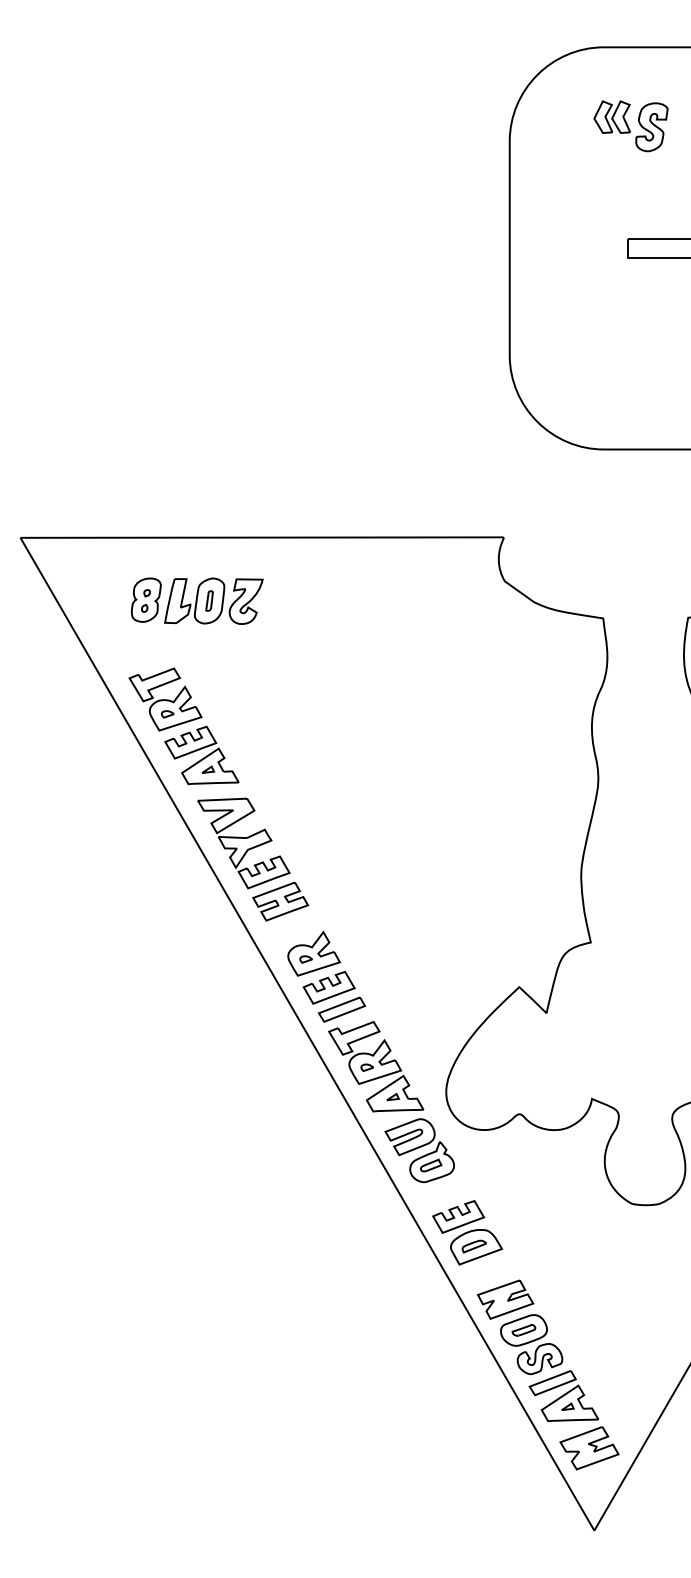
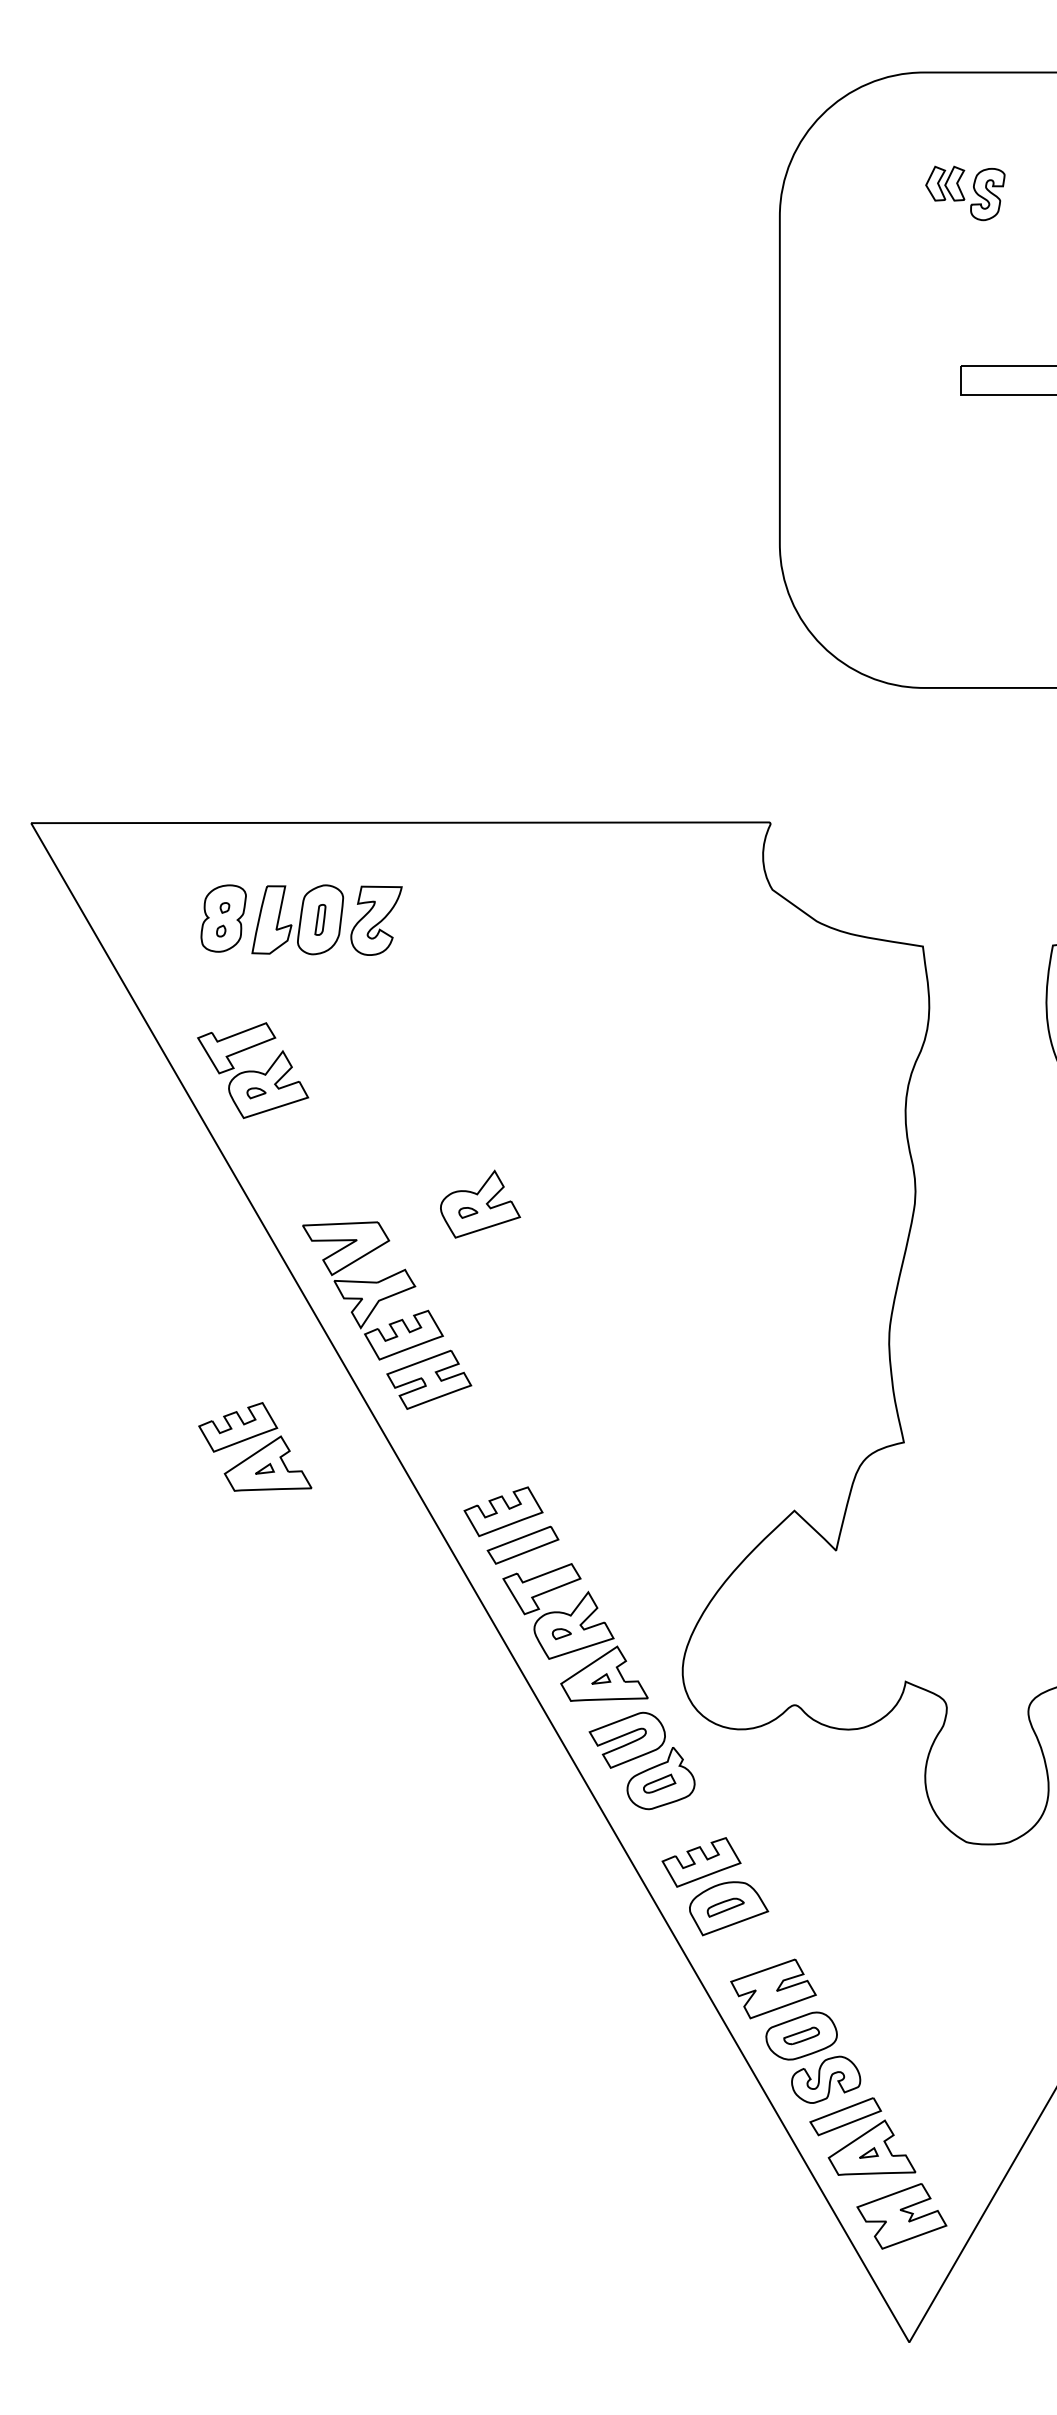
part: (630, 126) -> (964, 193), size x0.7
part: (201, 755) -> (254, 1446), moved
part: (313, 953) -> (479, 1203), moved

